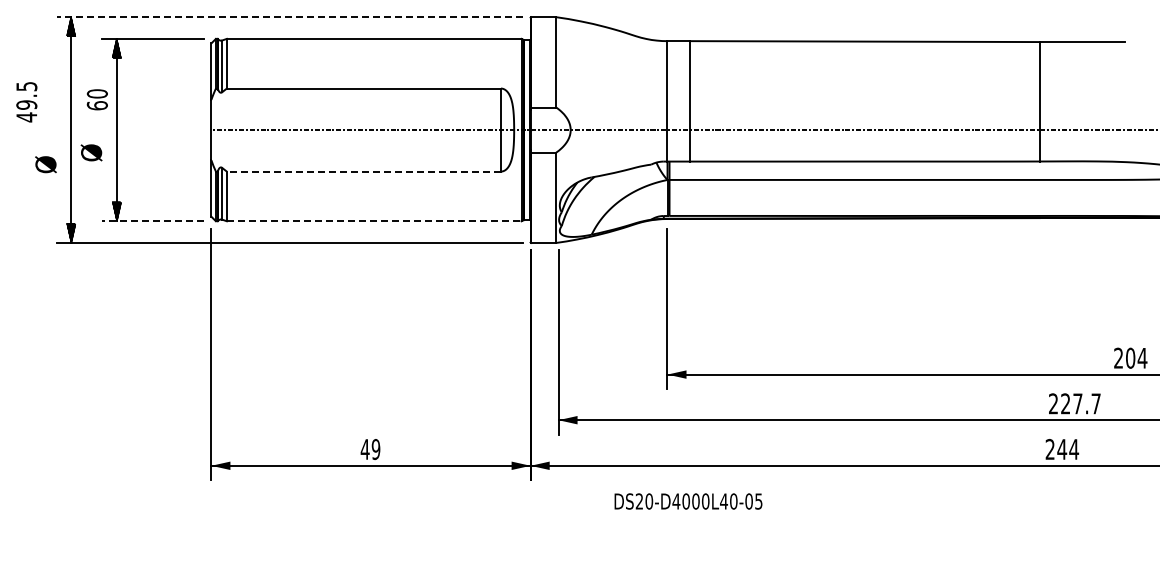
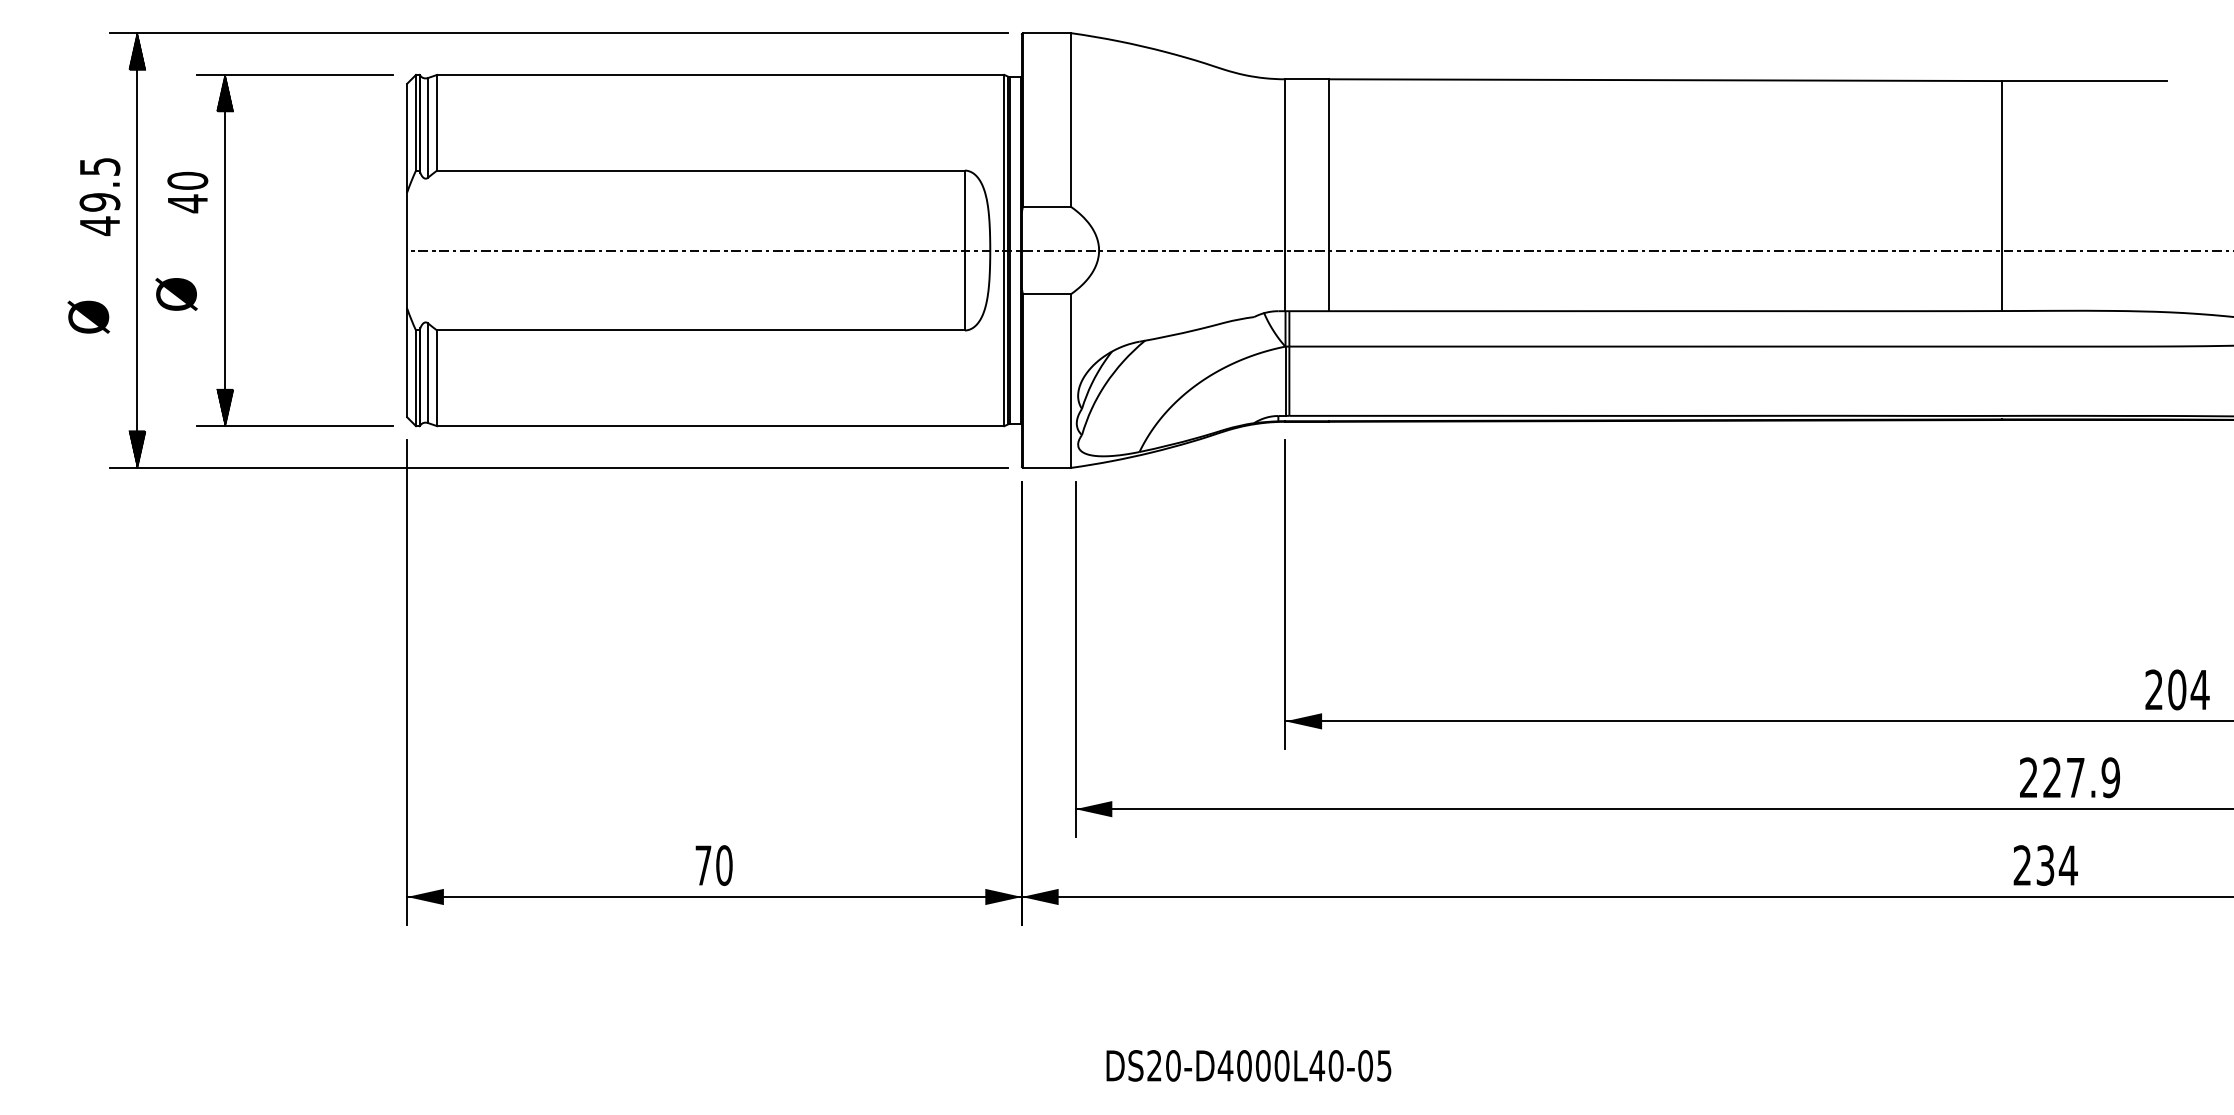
line: (289, 17) -> (557, 33), dashed -> solid
text: (26, 102) -> (99, 197), moved
text: (96, 105) -> (186, 203), 60 -> 40
line: (363, 171) -> (700, 330), dashed -> solid
line: (153, 221) -> (295, 426), dashed -> solid
line: (374, 221) -> (721, 426), dashed -> solid
text: (1095, 403) -> (2109, 777), 227.7 -> 227.9
text: (370, 449) -> (713, 865), 49 -> 70
text: (1062, 449) -> (2046, 865), 244 -> 234
text: (688, 501) -> (1248, 1065), moved

